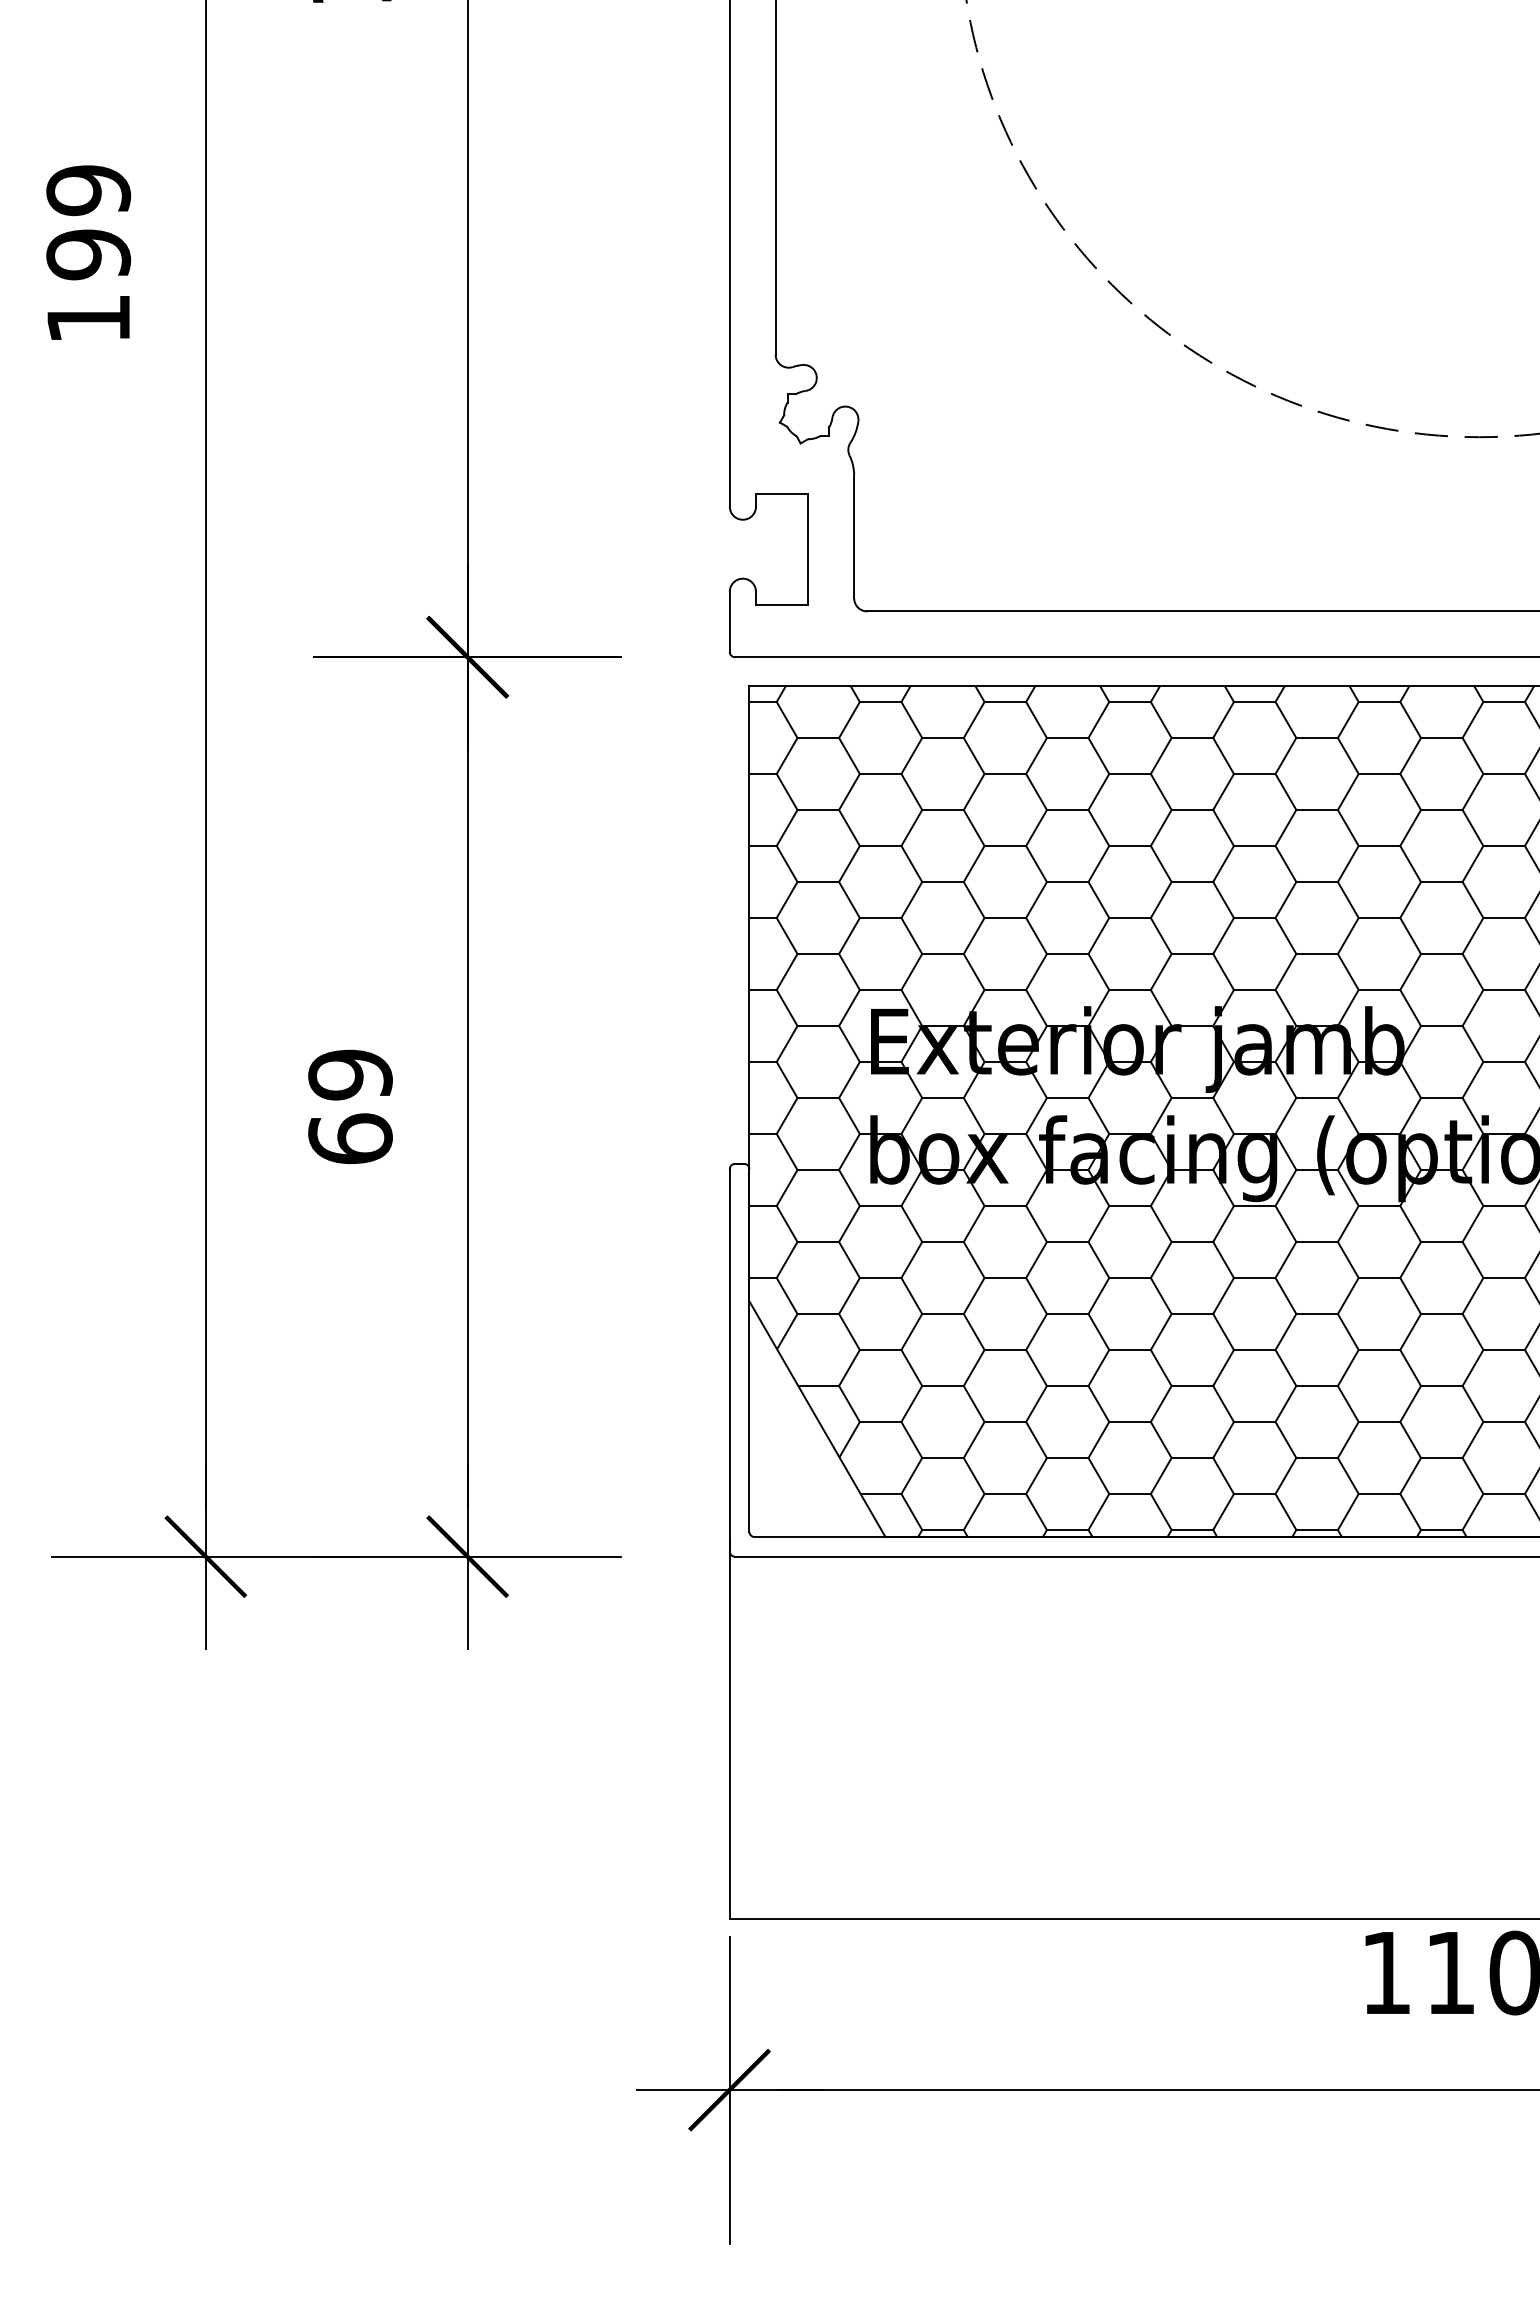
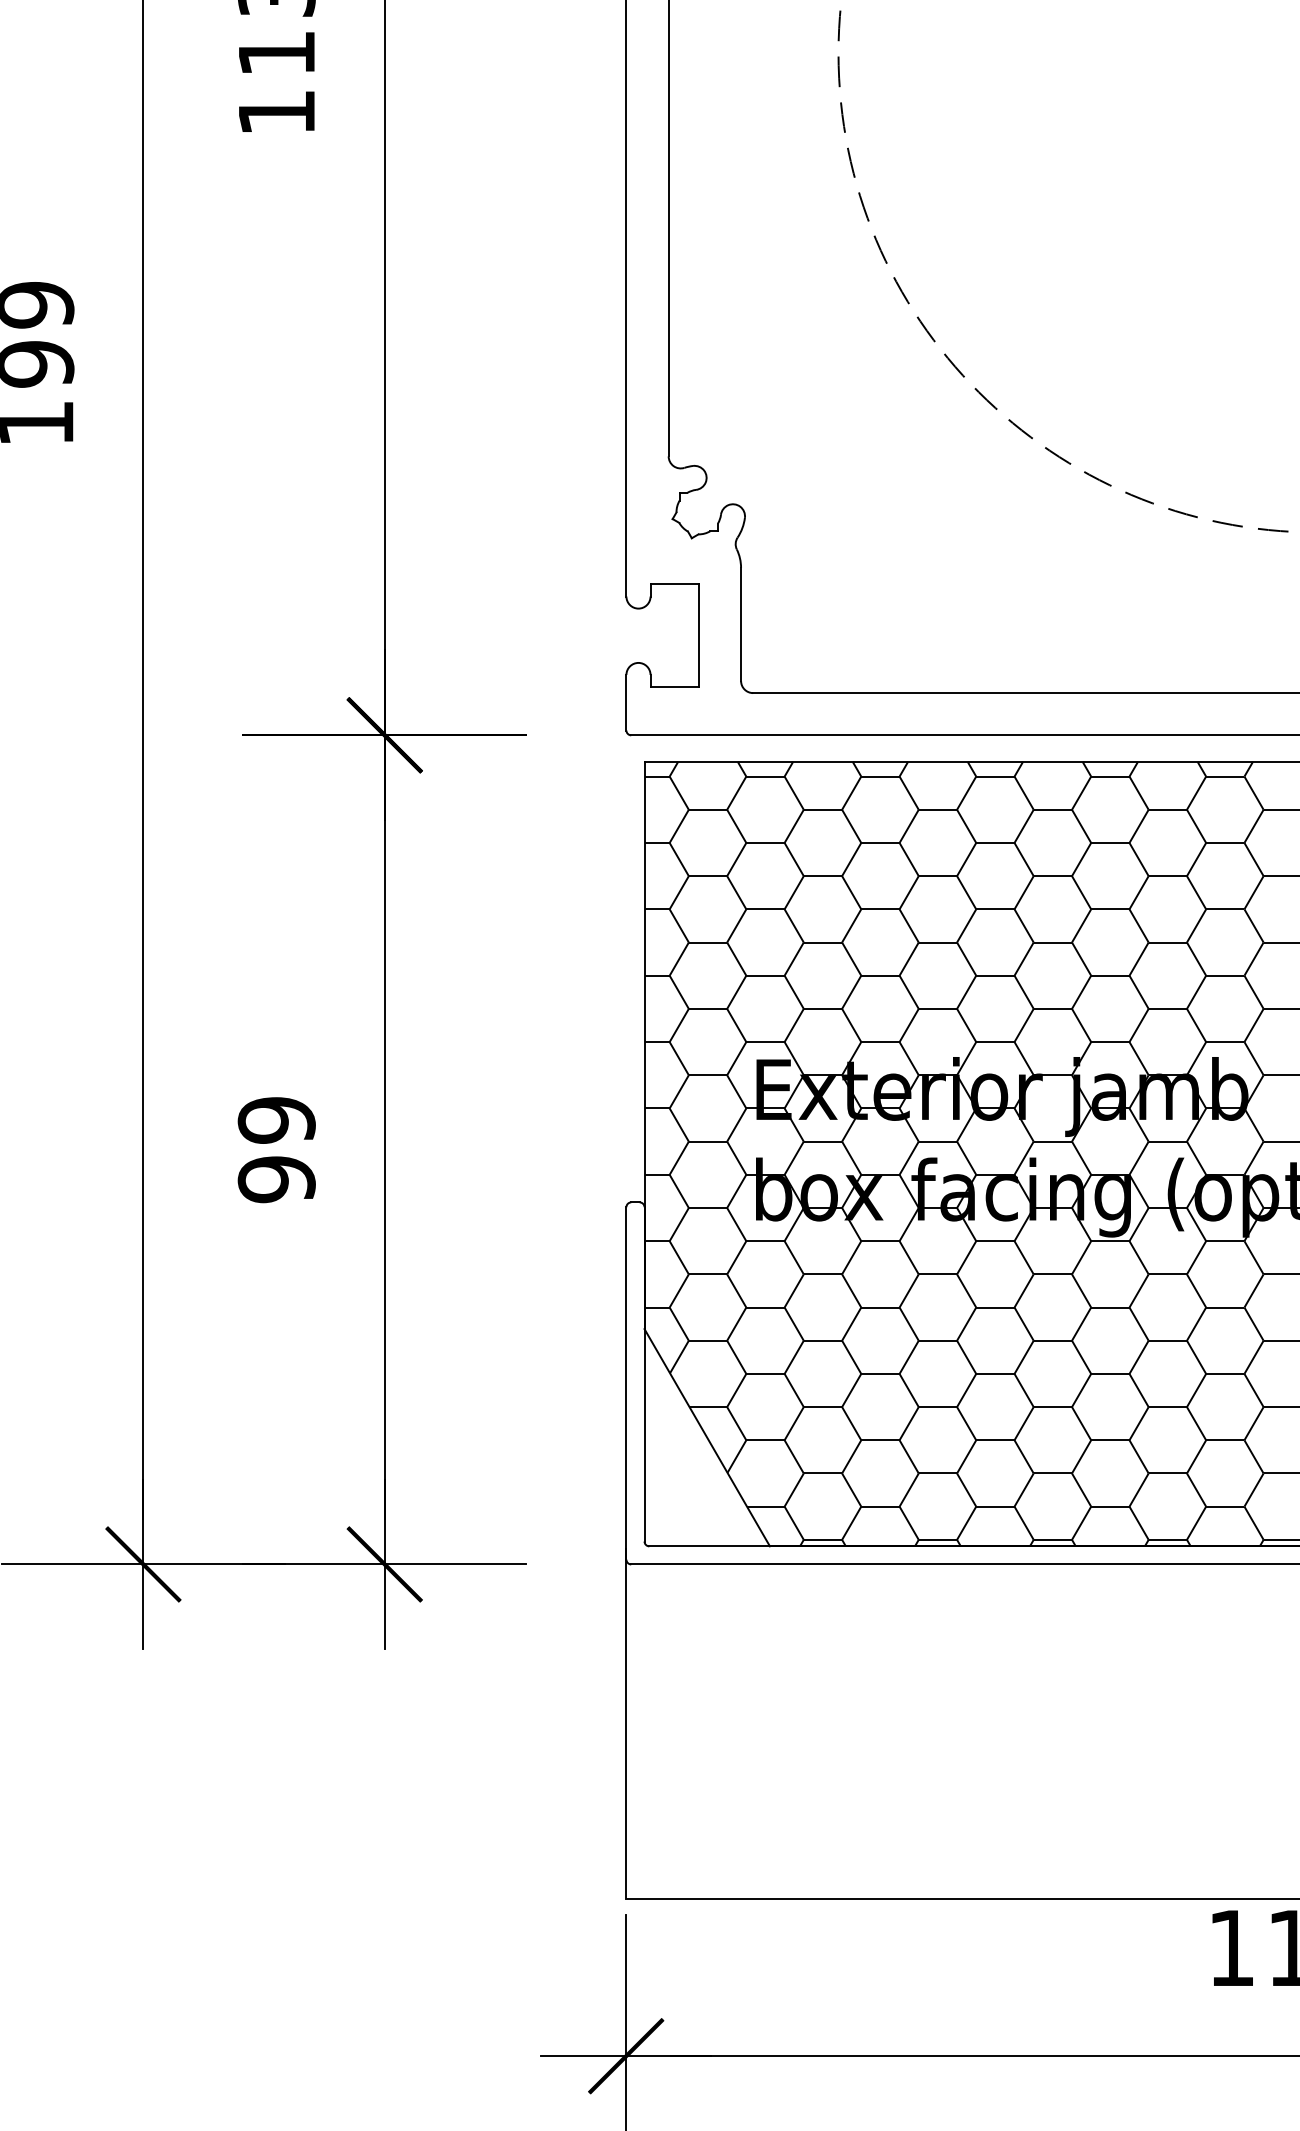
text: (350, 1138) -> (276, 1178), 69 -> 99

